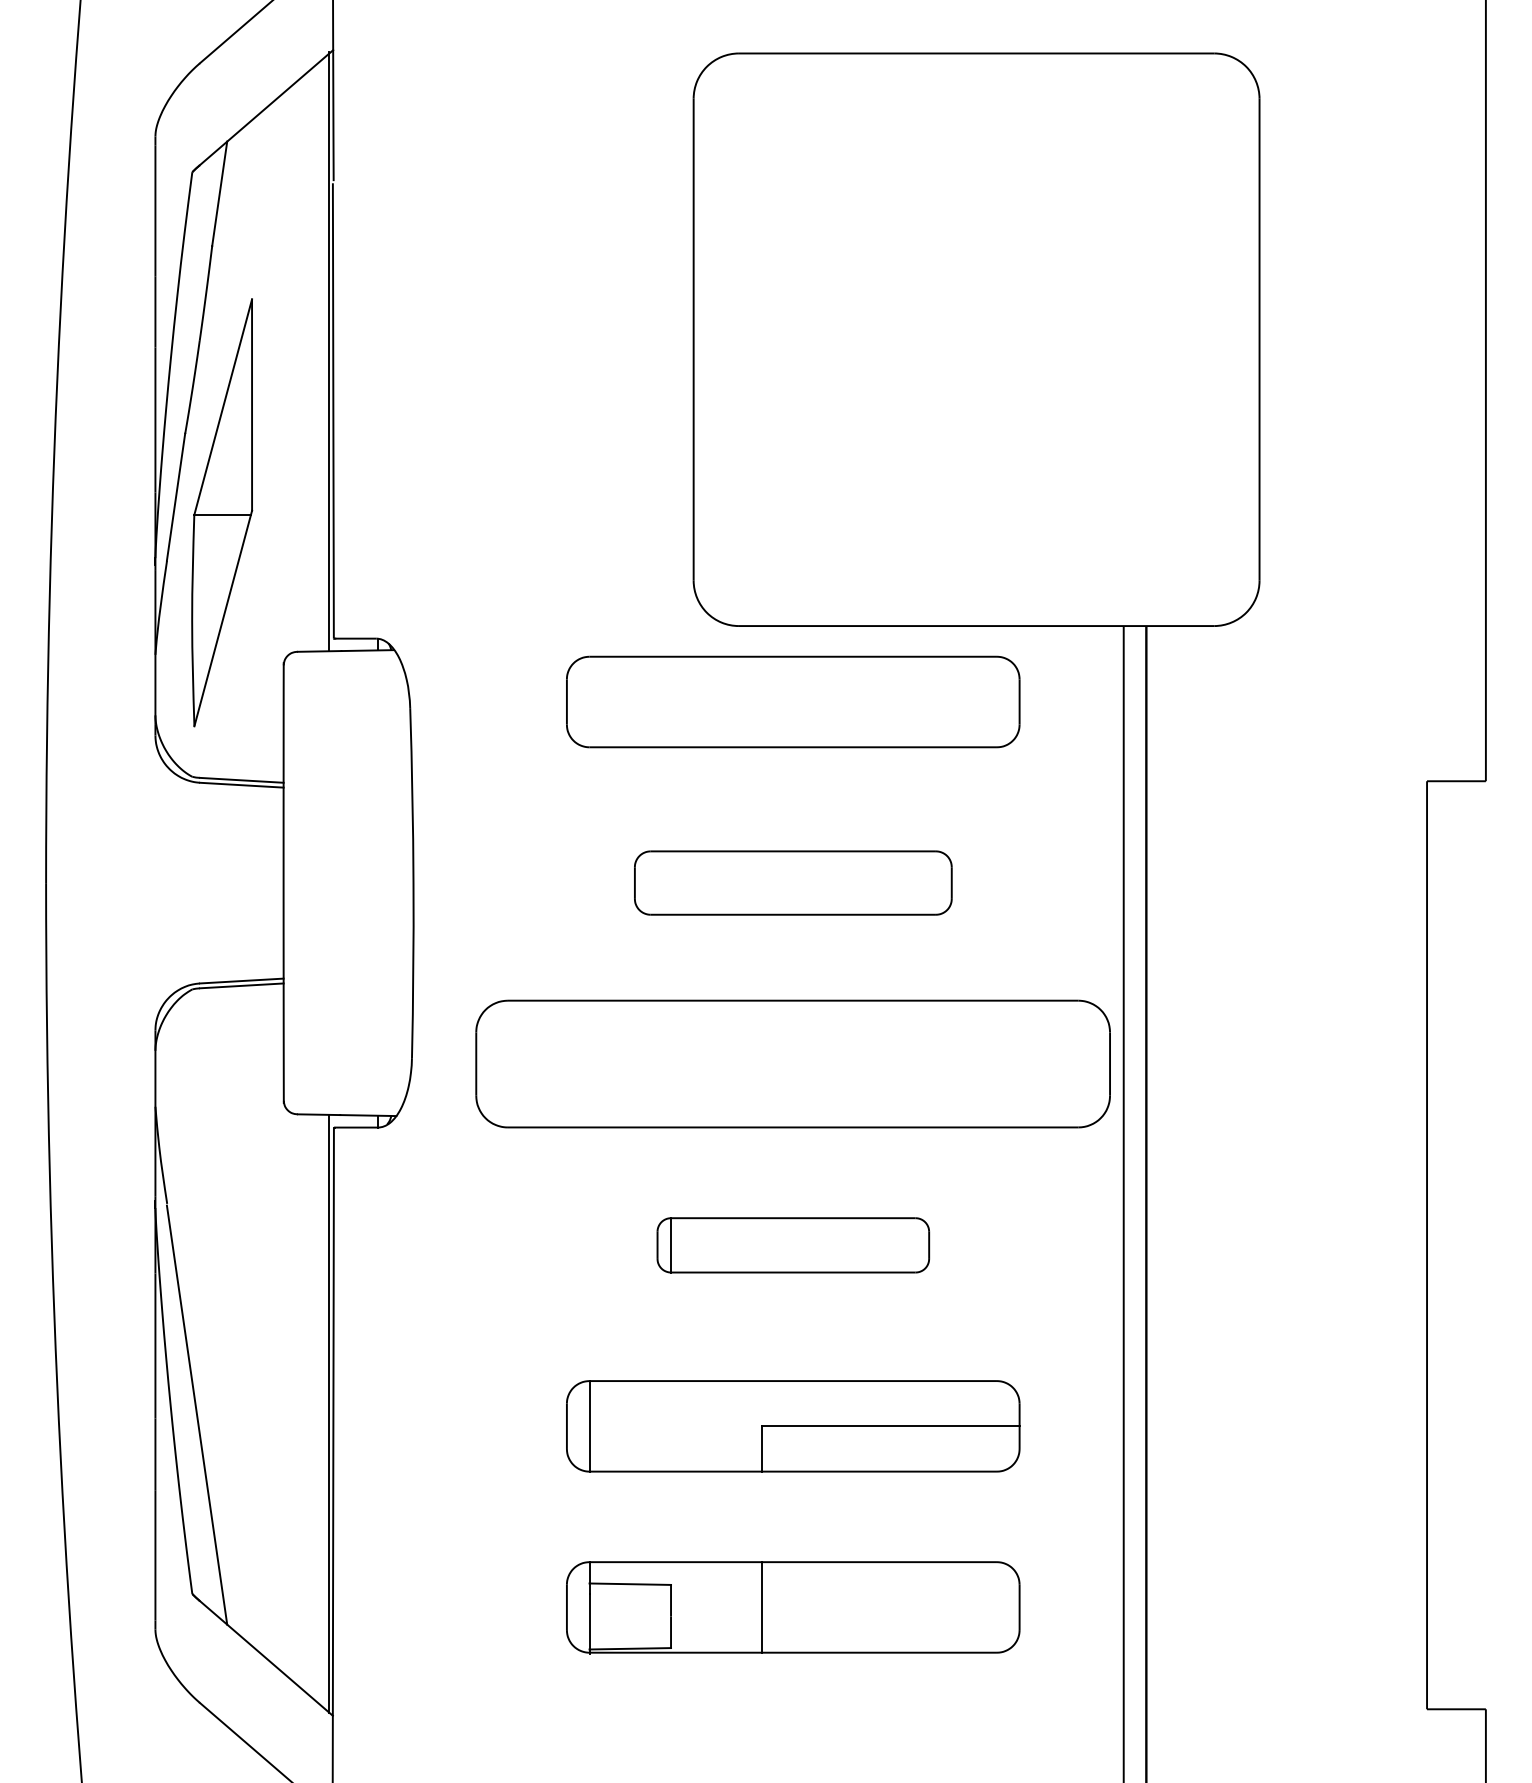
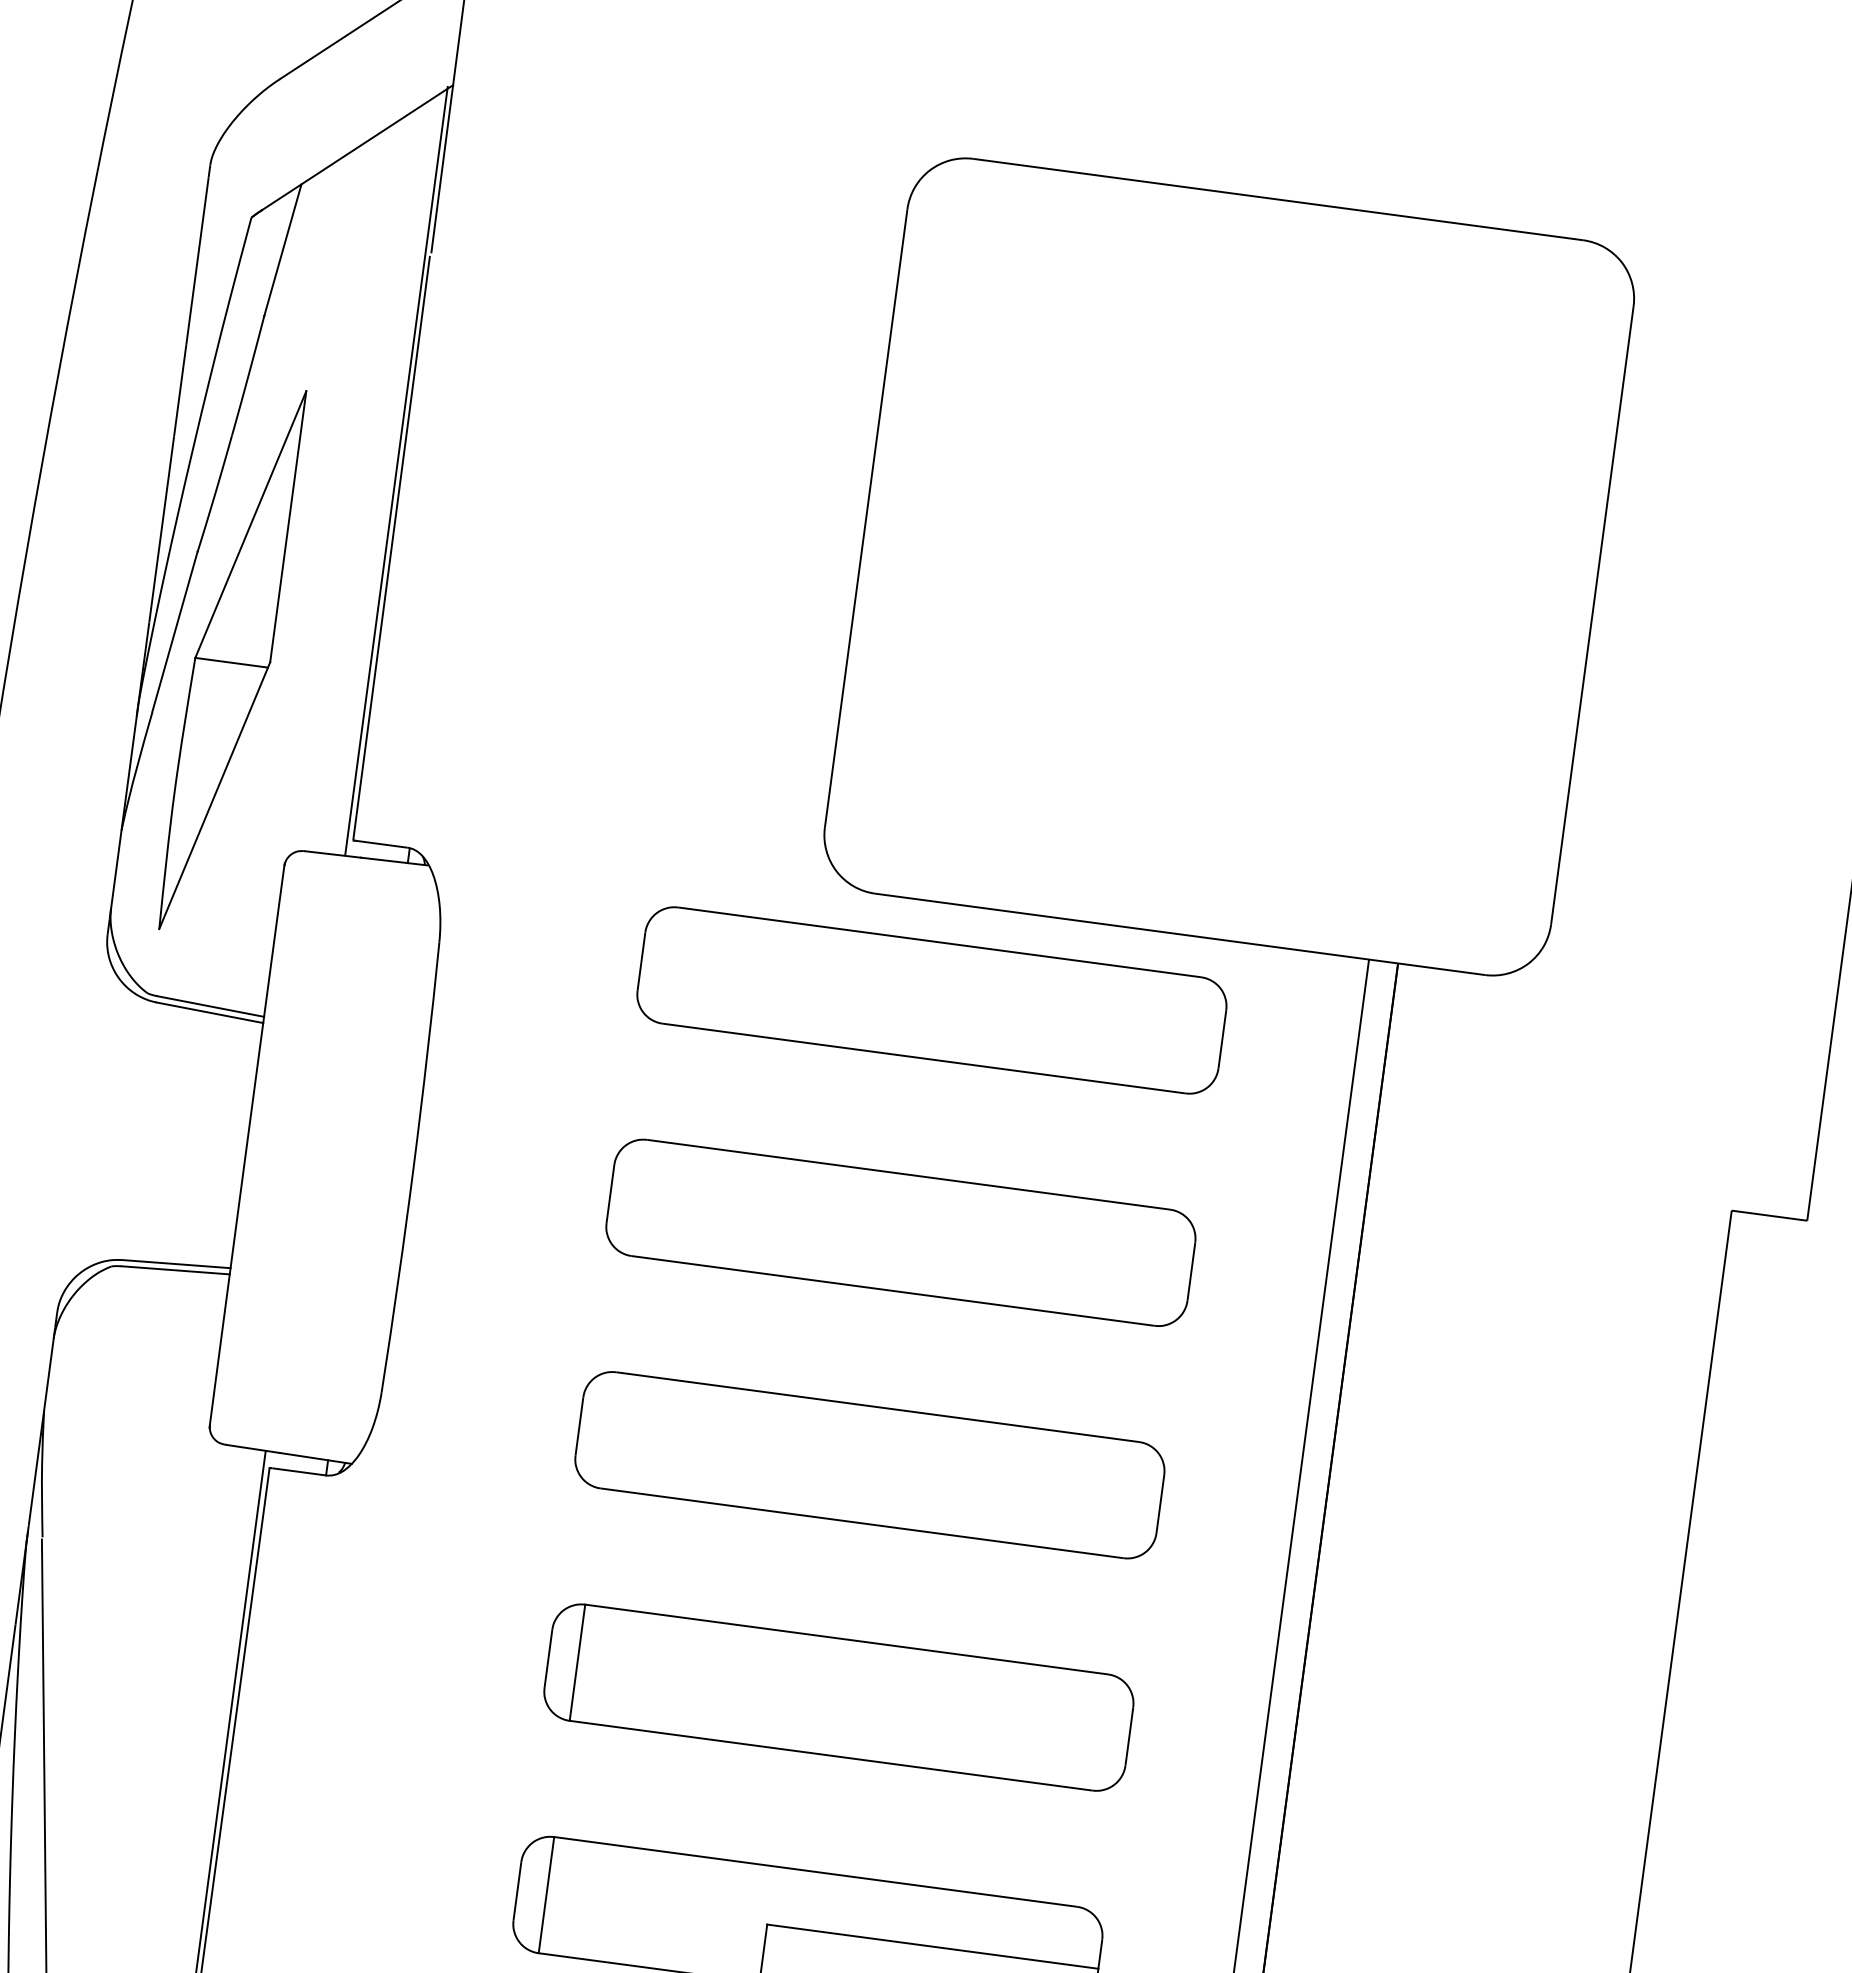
part: (793, 882) -> (901, 1232), size x1.43
part: (793, 1064) -> (870, 1465), size x0.71
part: (793, 1245) -> (839, 1697), size x1.67

